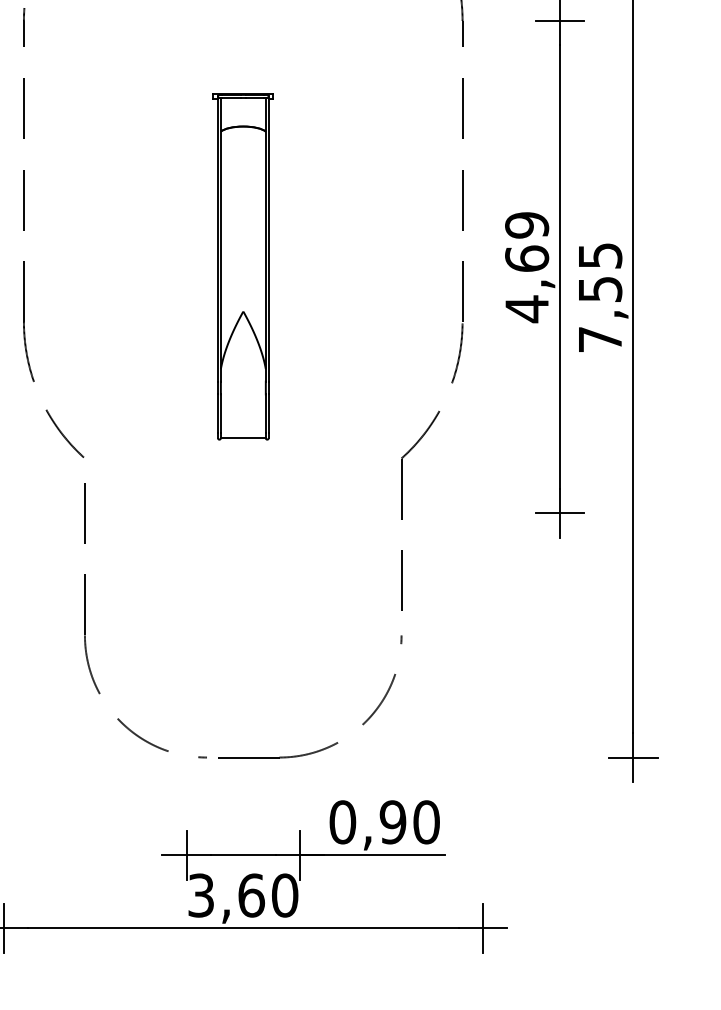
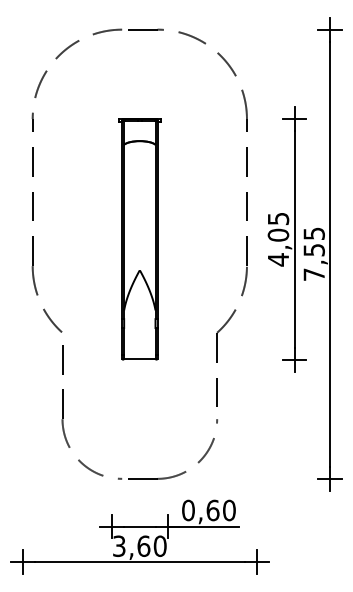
text: (525, 240) -> (277, 226), 4,69 -> 4,05
part: (242, 267) -> (139, 239), size x1.43
text: (392, 822) -> (212, 510), 0,90 -> 0,60

